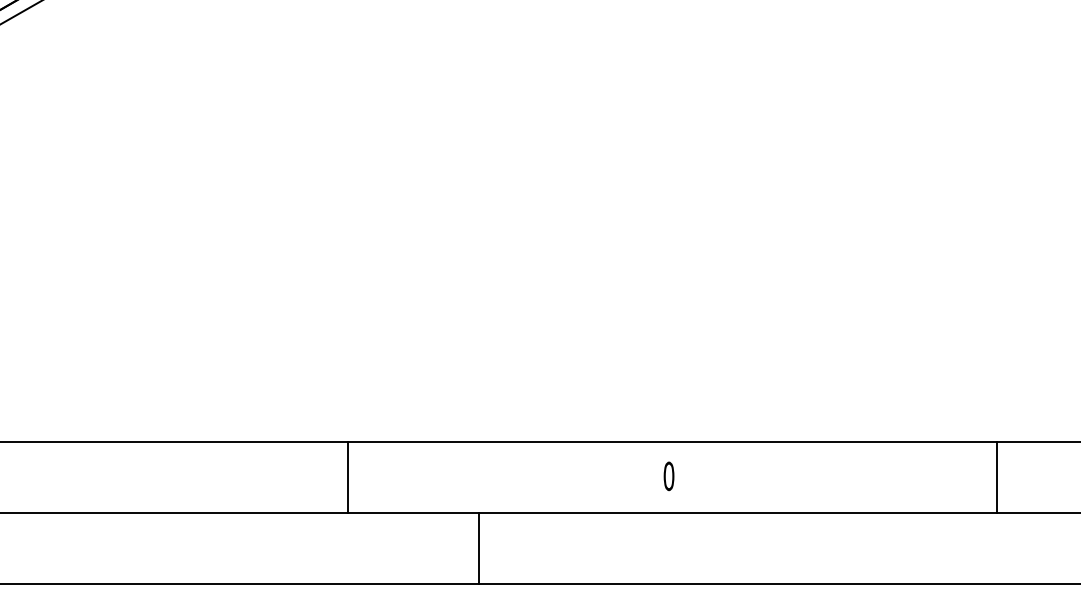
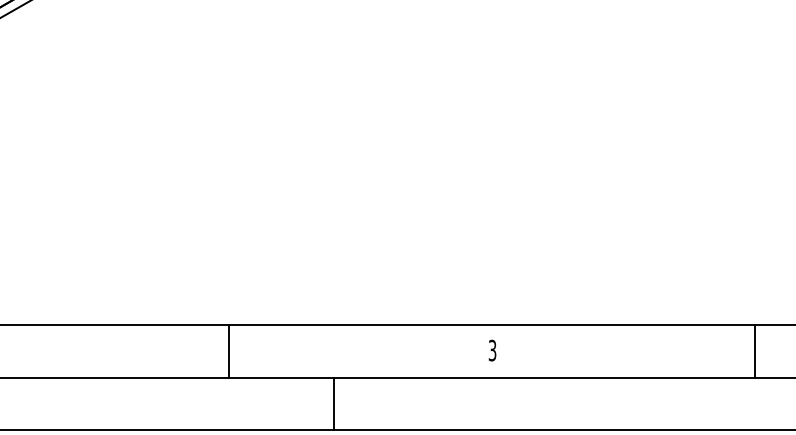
text: (668, 476) -> (492, 350), 0 -> 3
line: (348, 477) -> (229, 351), moved
line: (997, 477) -> (755, 351), moved
line: (478, 548) -> (334, 403), moved

